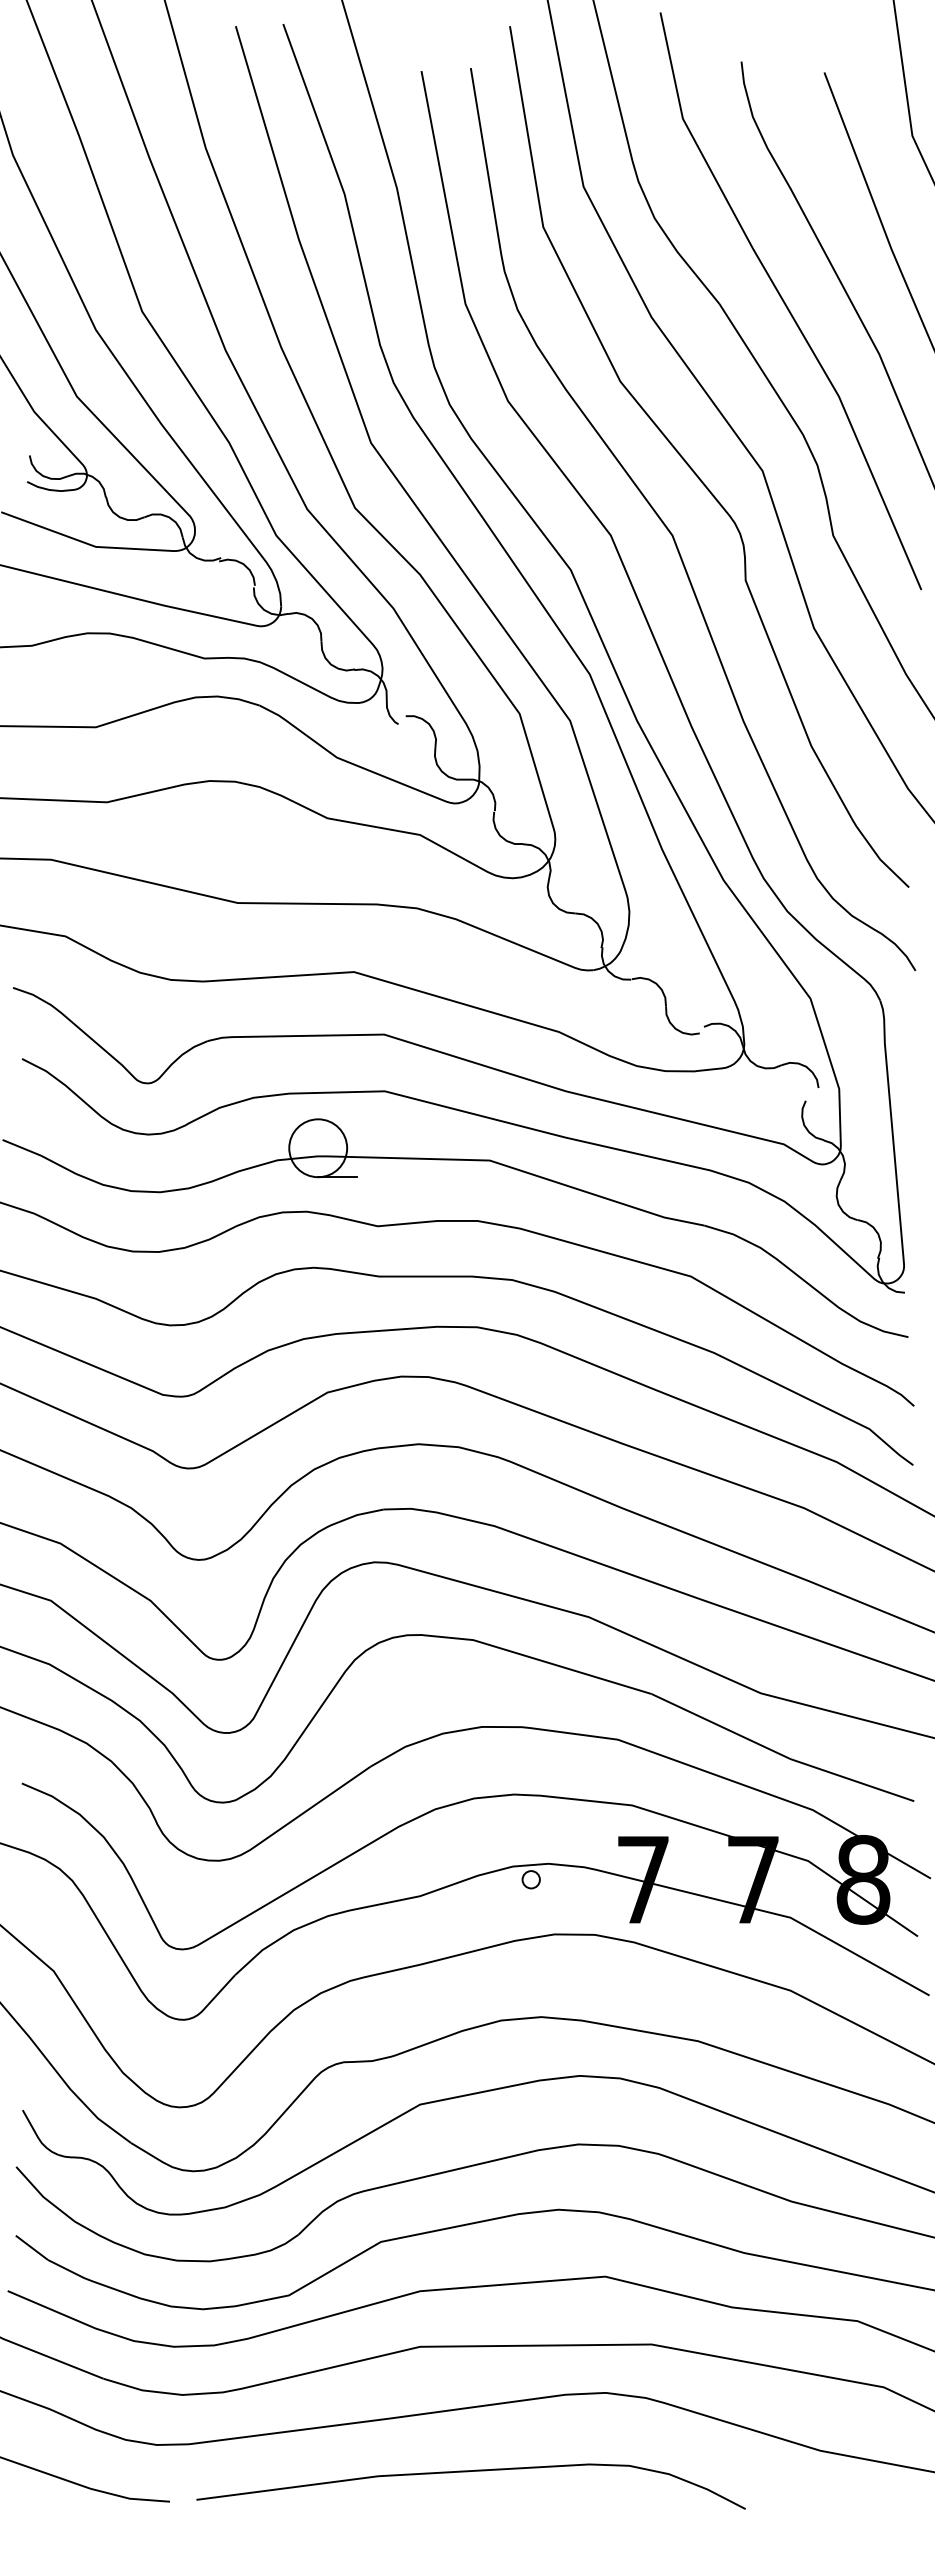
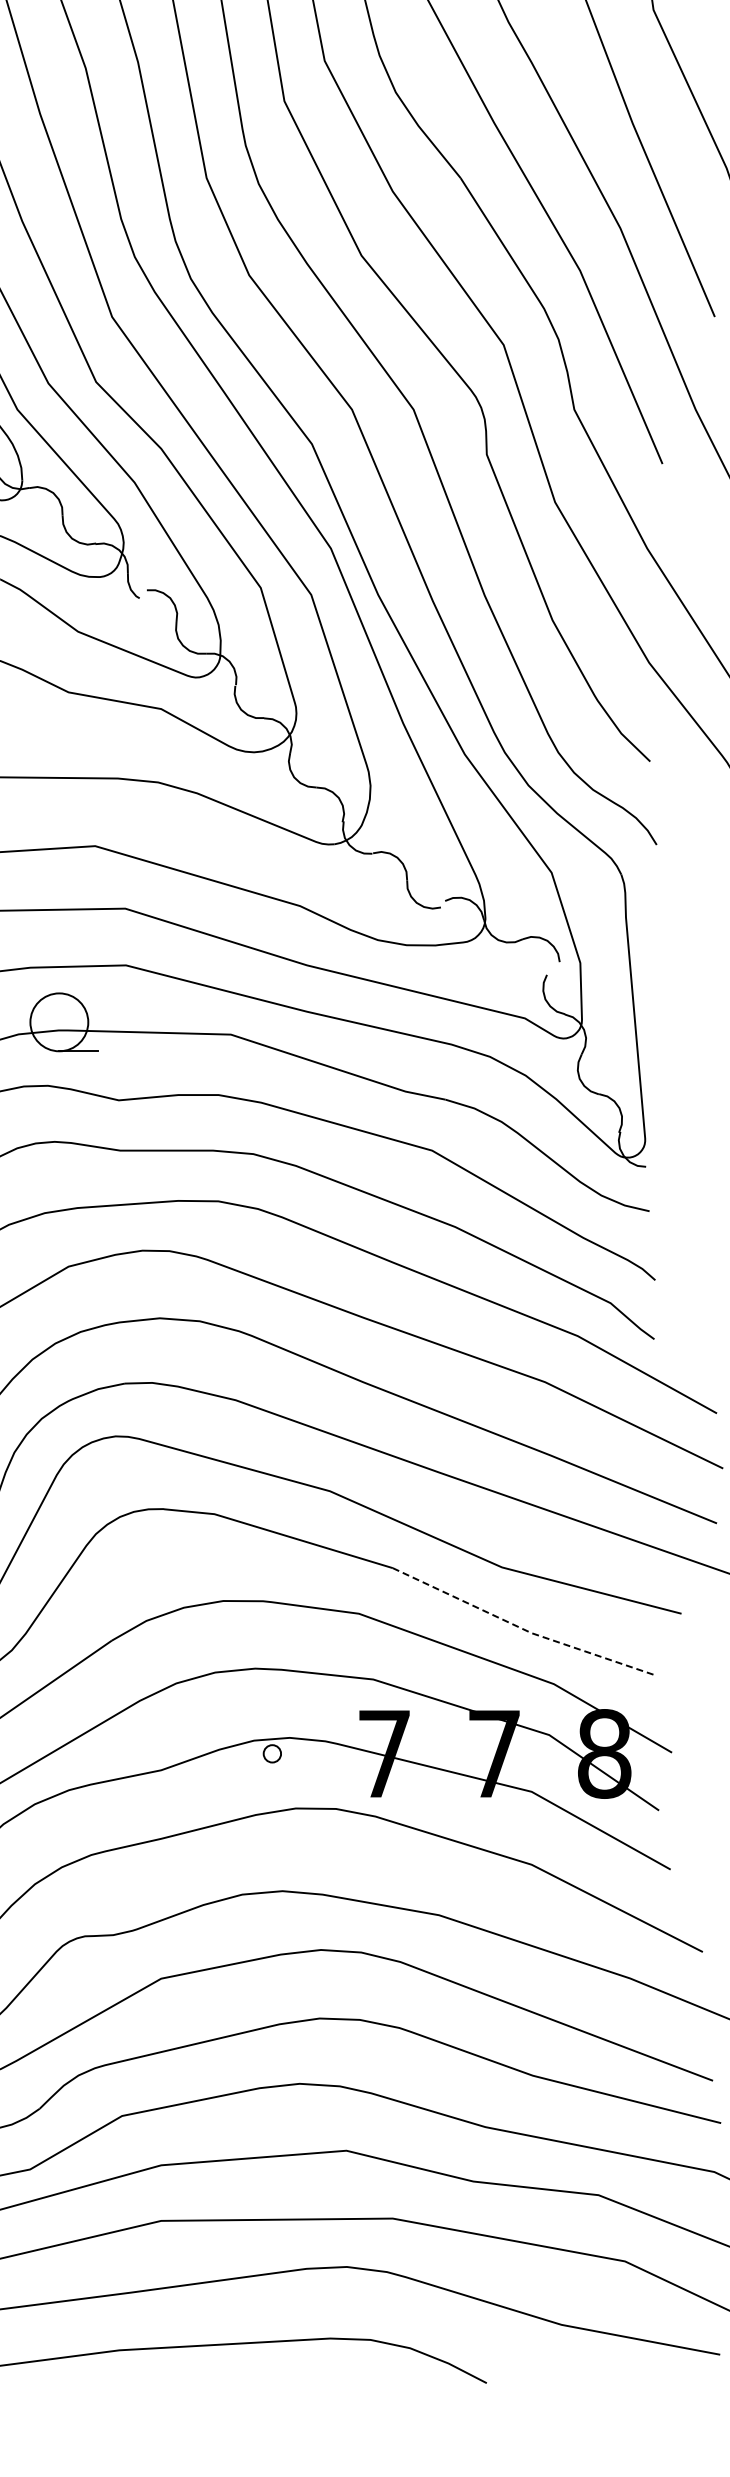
line: (780, 1754) -> (521, 1628), solid -> dashed

